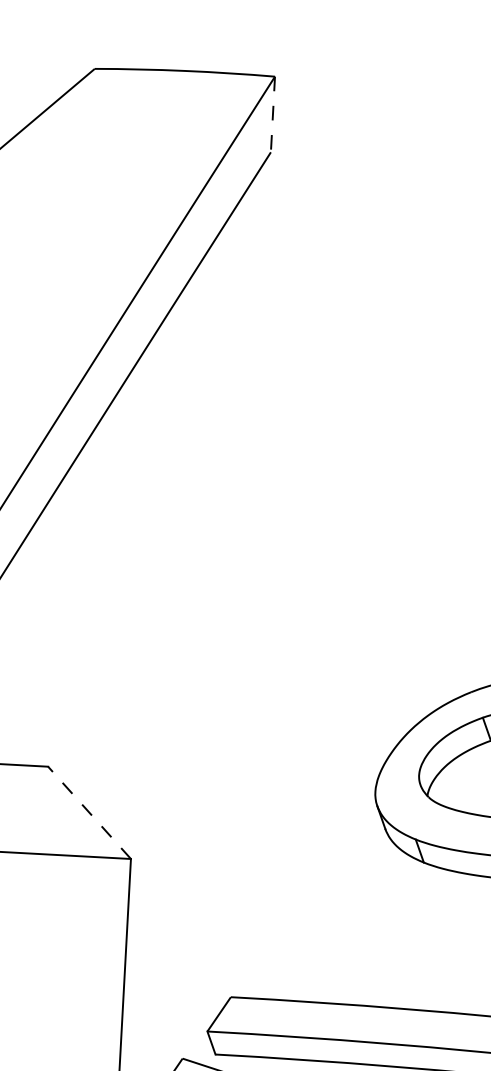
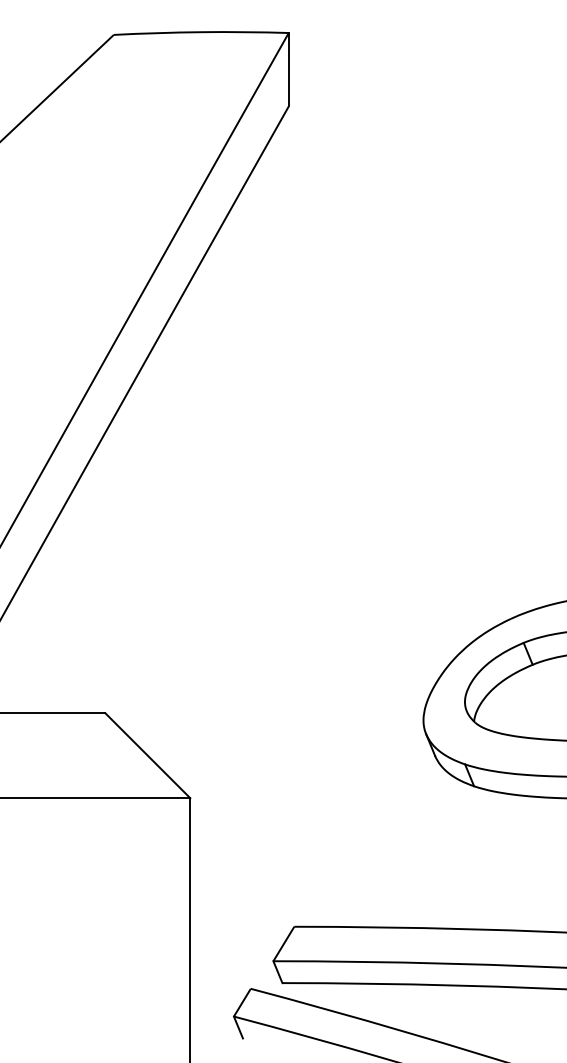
line: (272, 114) -> (288, 69), dashed -> solid
line: (89, 812) -> (147, 755), dashed -> solid

